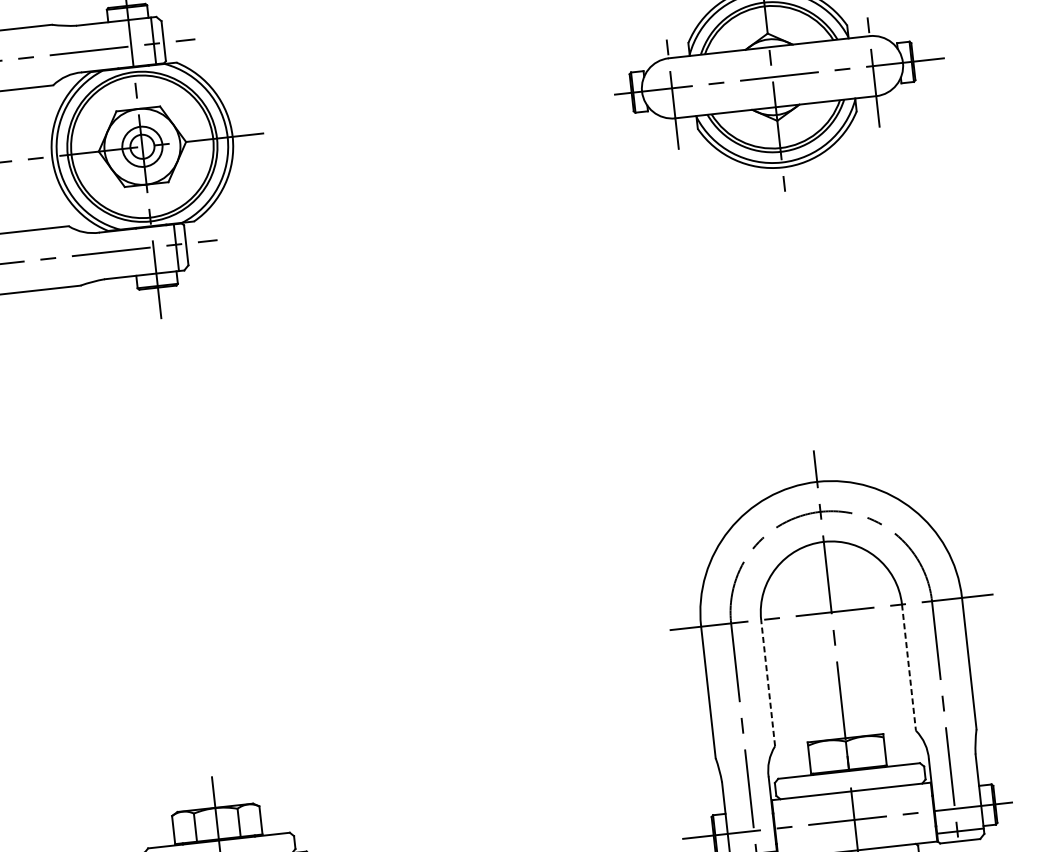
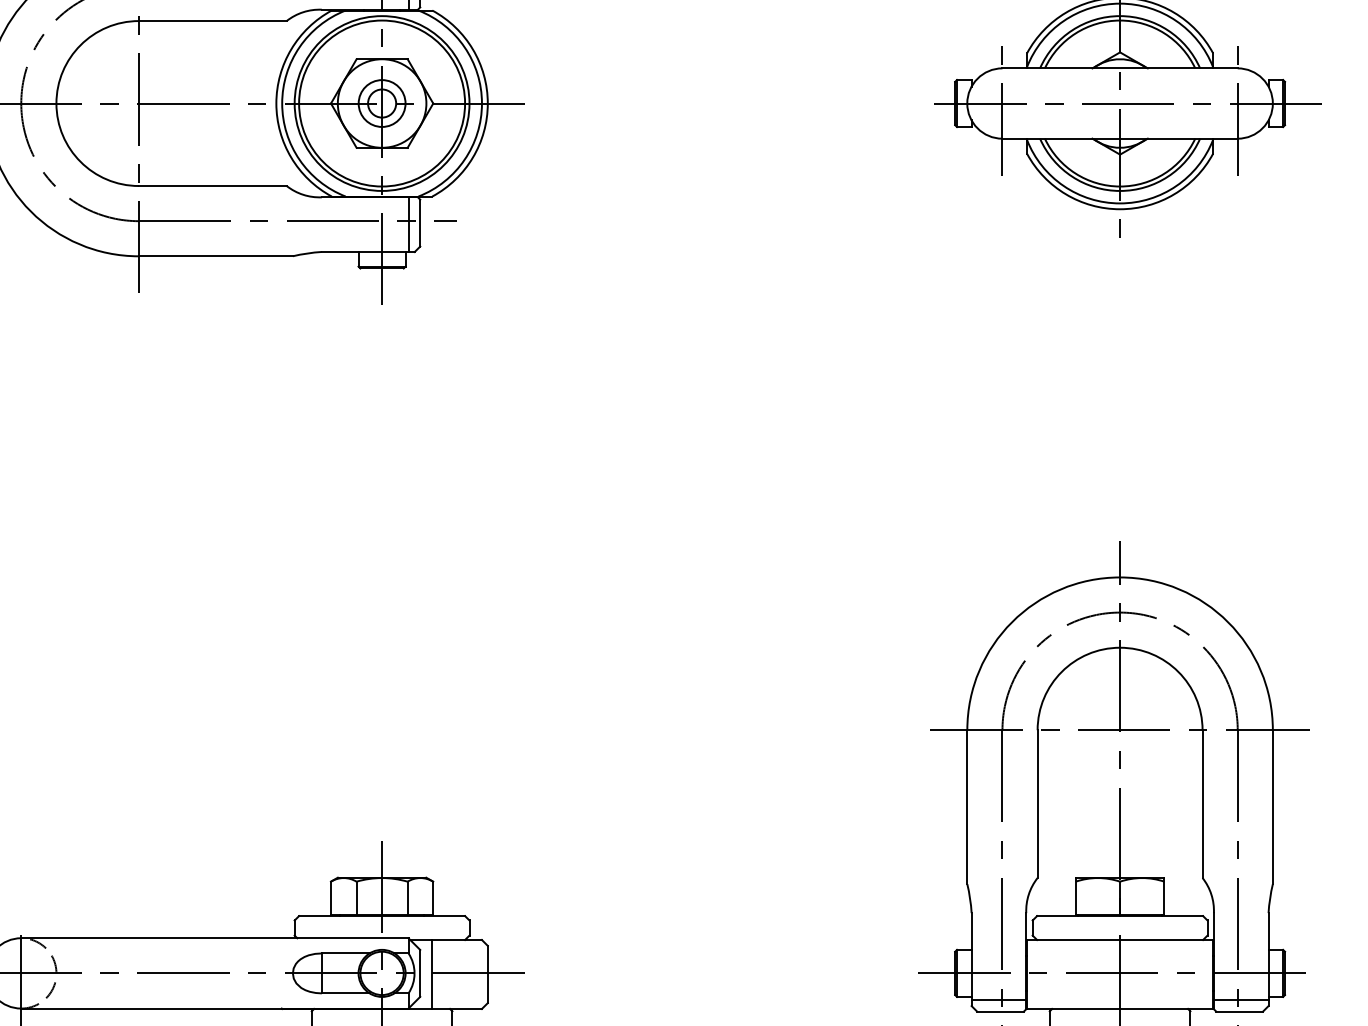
line: (908, 667) -> (1202, 804), dashed -> solid
line: (768, 683) -> (1037, 804), dashed -> solid

